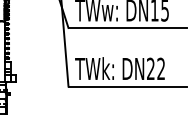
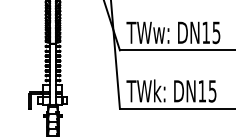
text: (156, 69) -> (207, 91), DN22 -> DN15

